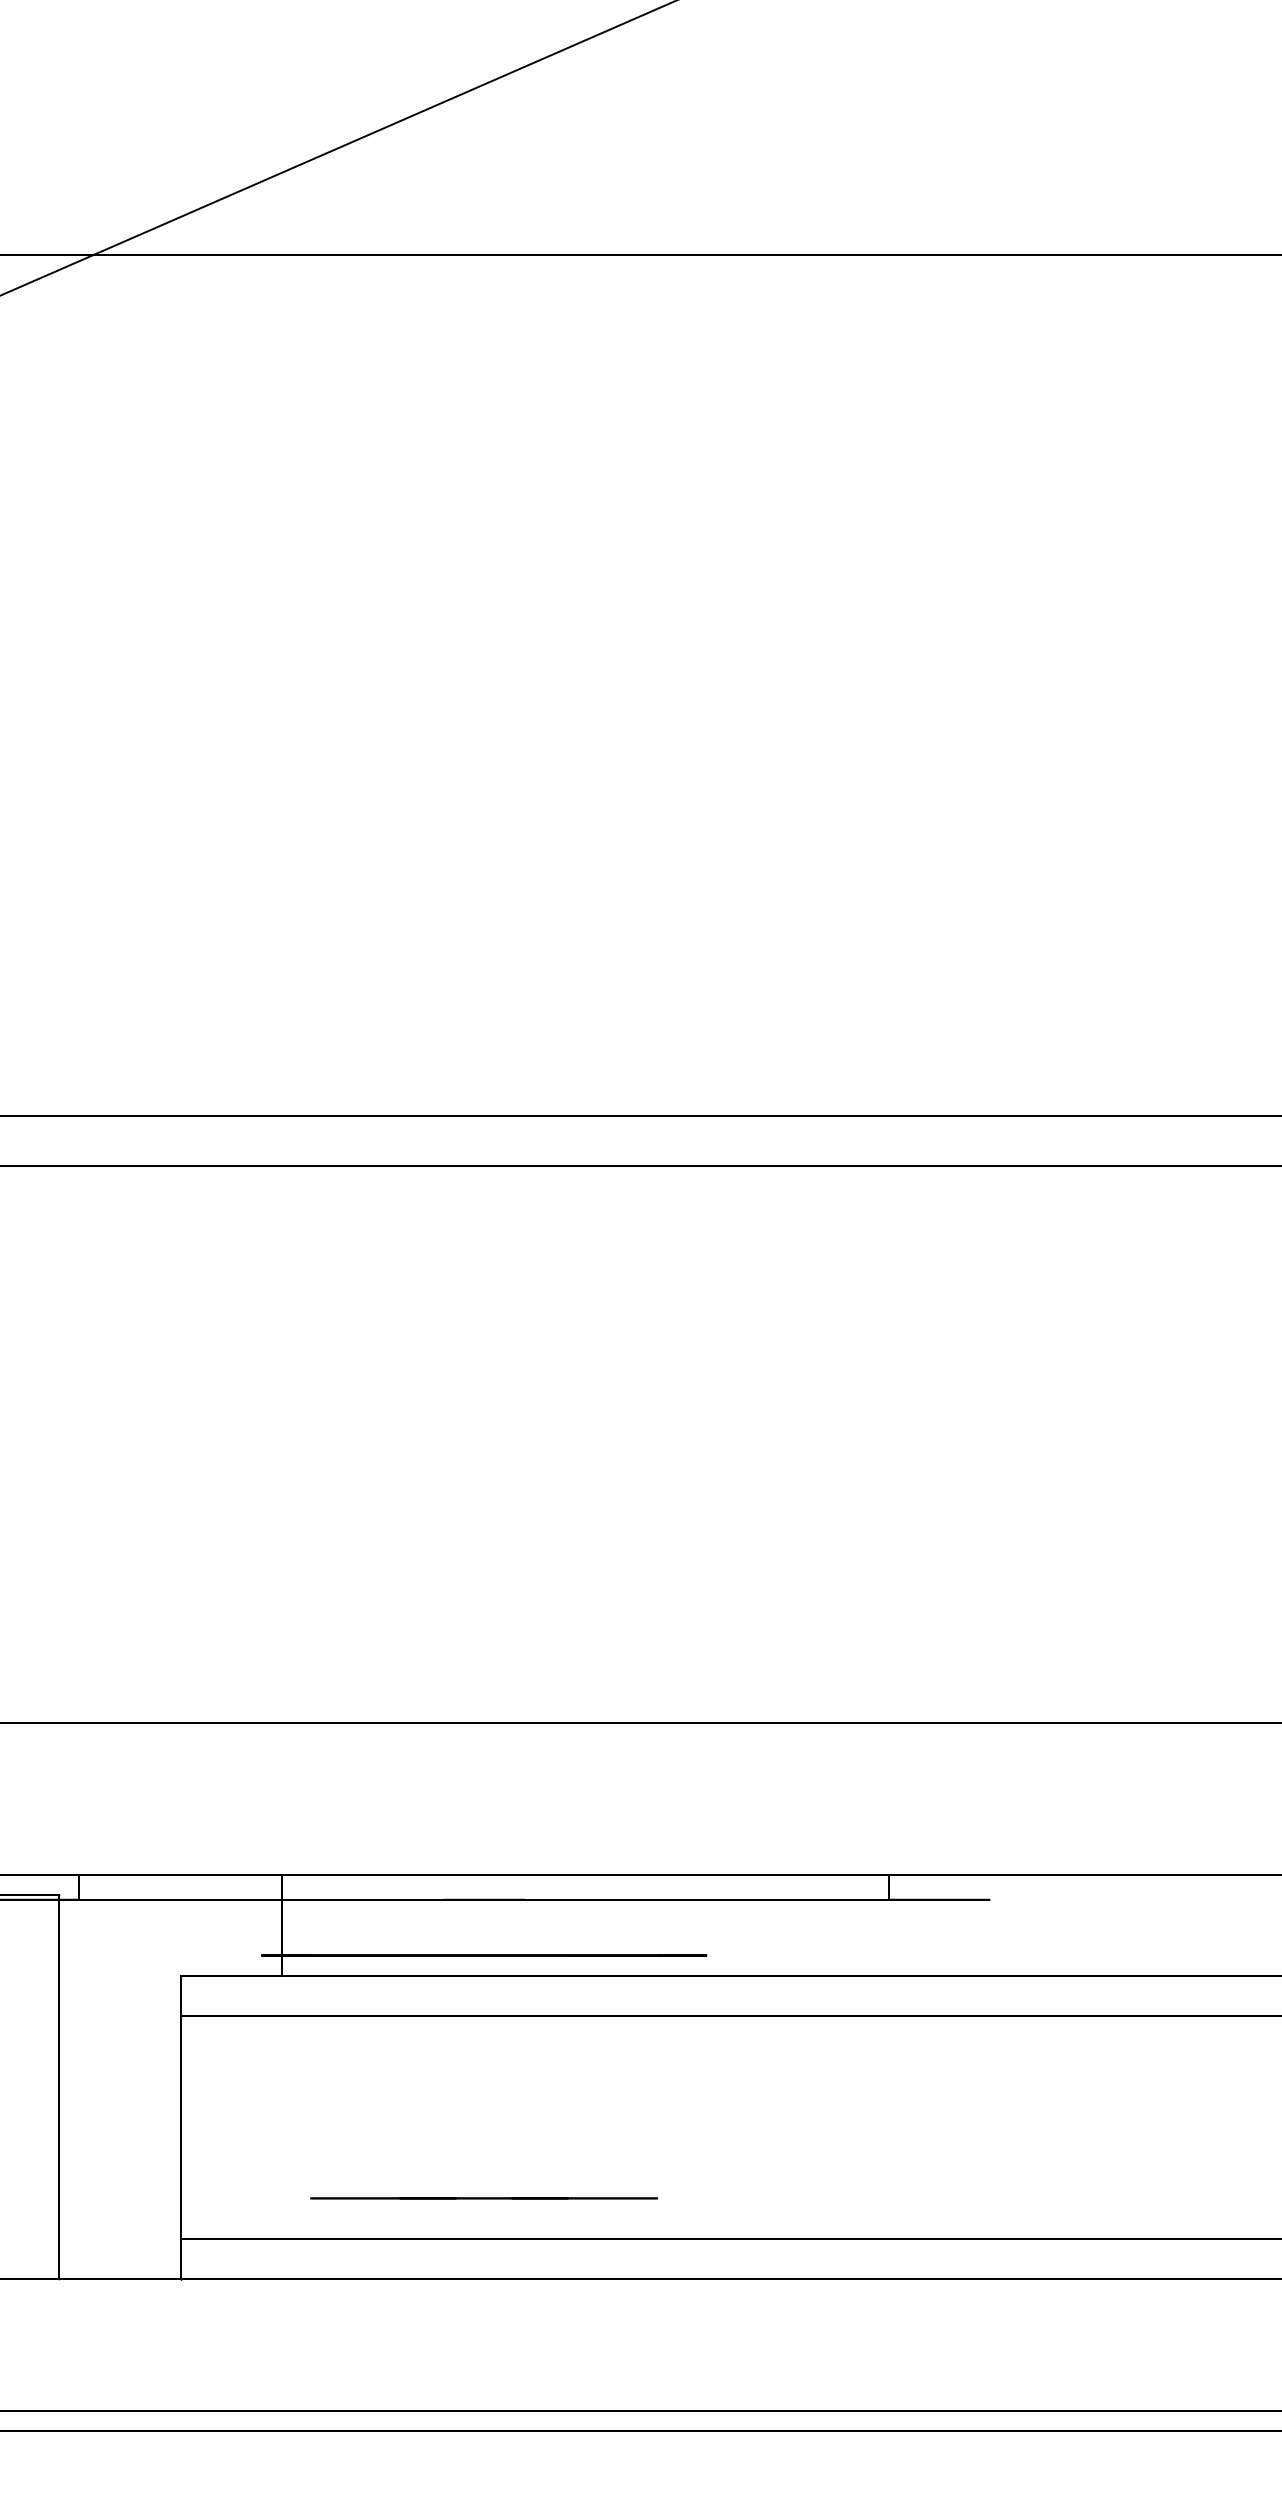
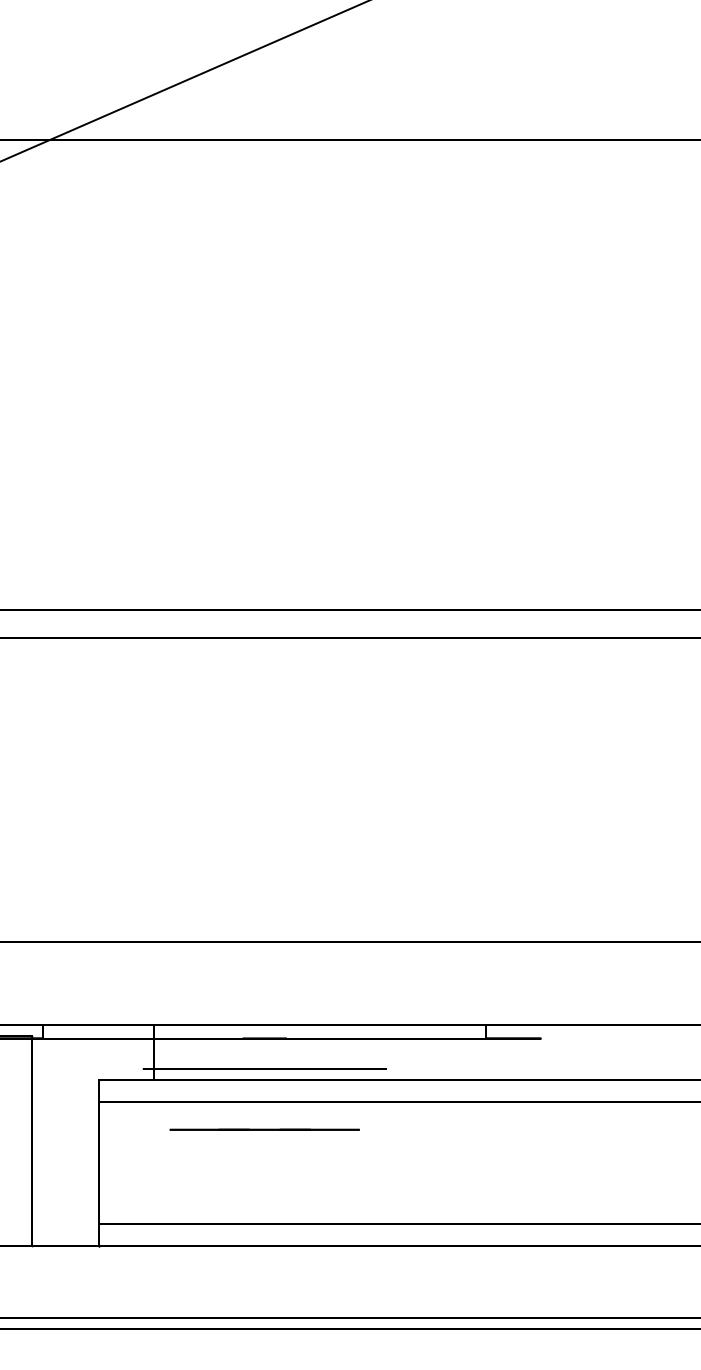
line: (483, 2197) -> (264, 1129), moved

